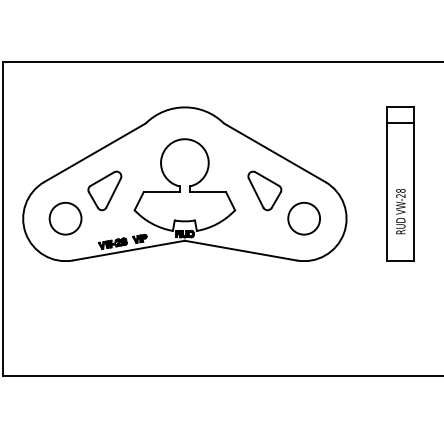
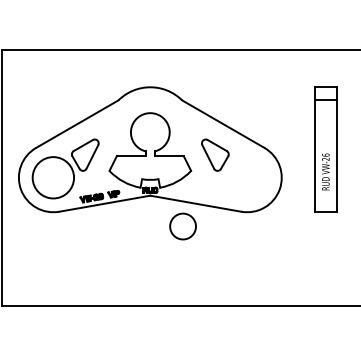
text: (400, 190) -> (325, 154), VW-28 -> VW-26
circle: (65, 218) -> (53, 177), size x1.6
circle: (303, 218) -> (182, 226), moved

